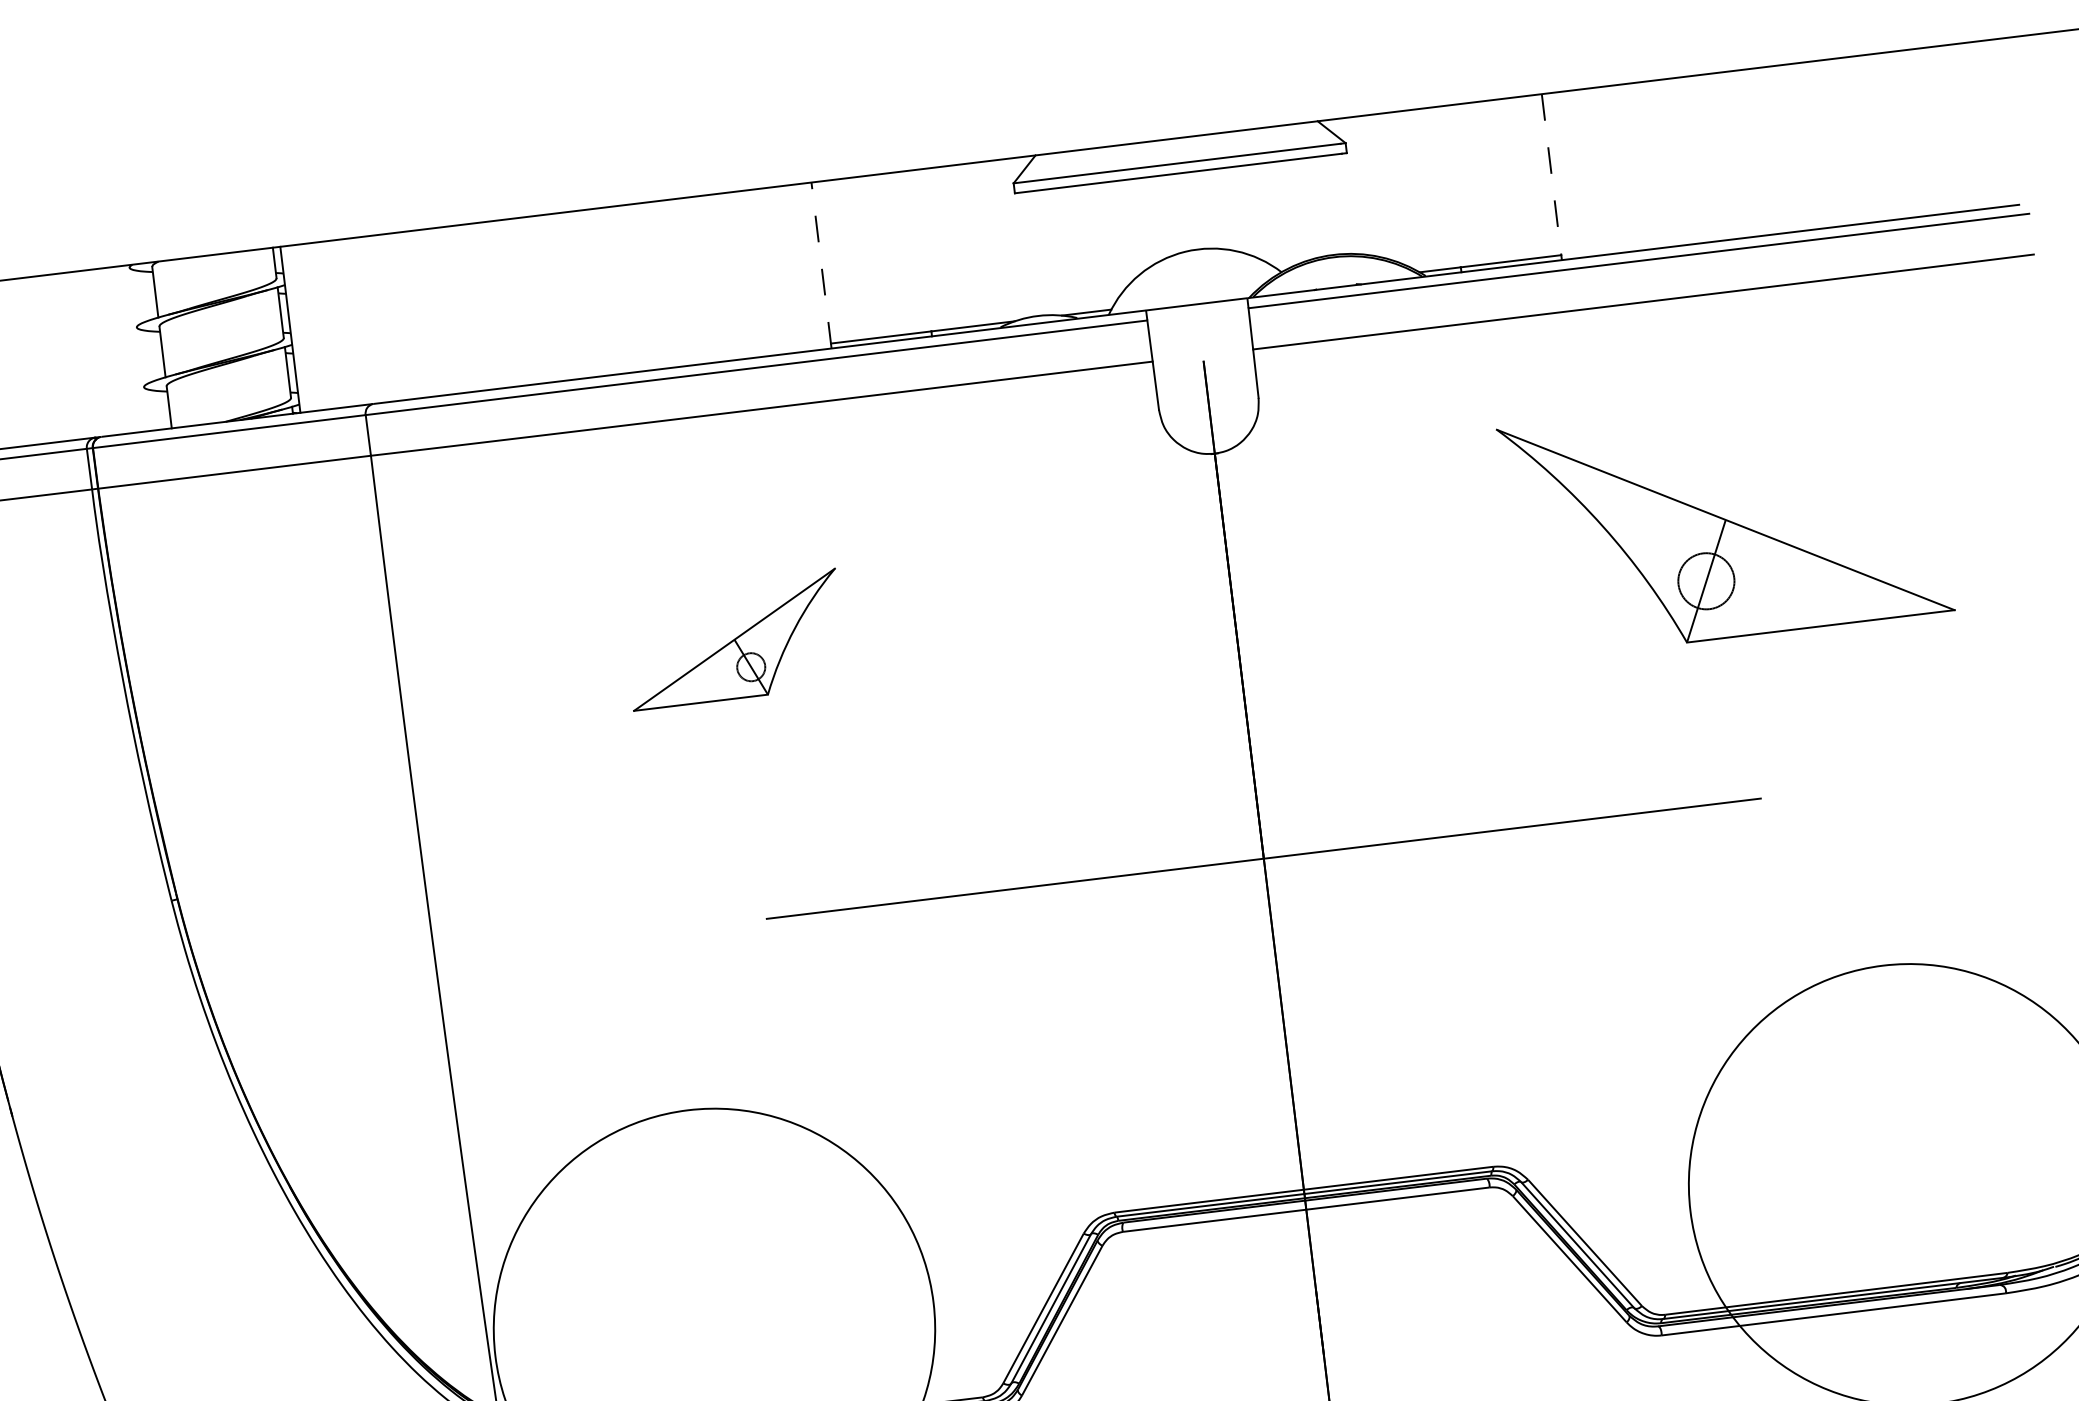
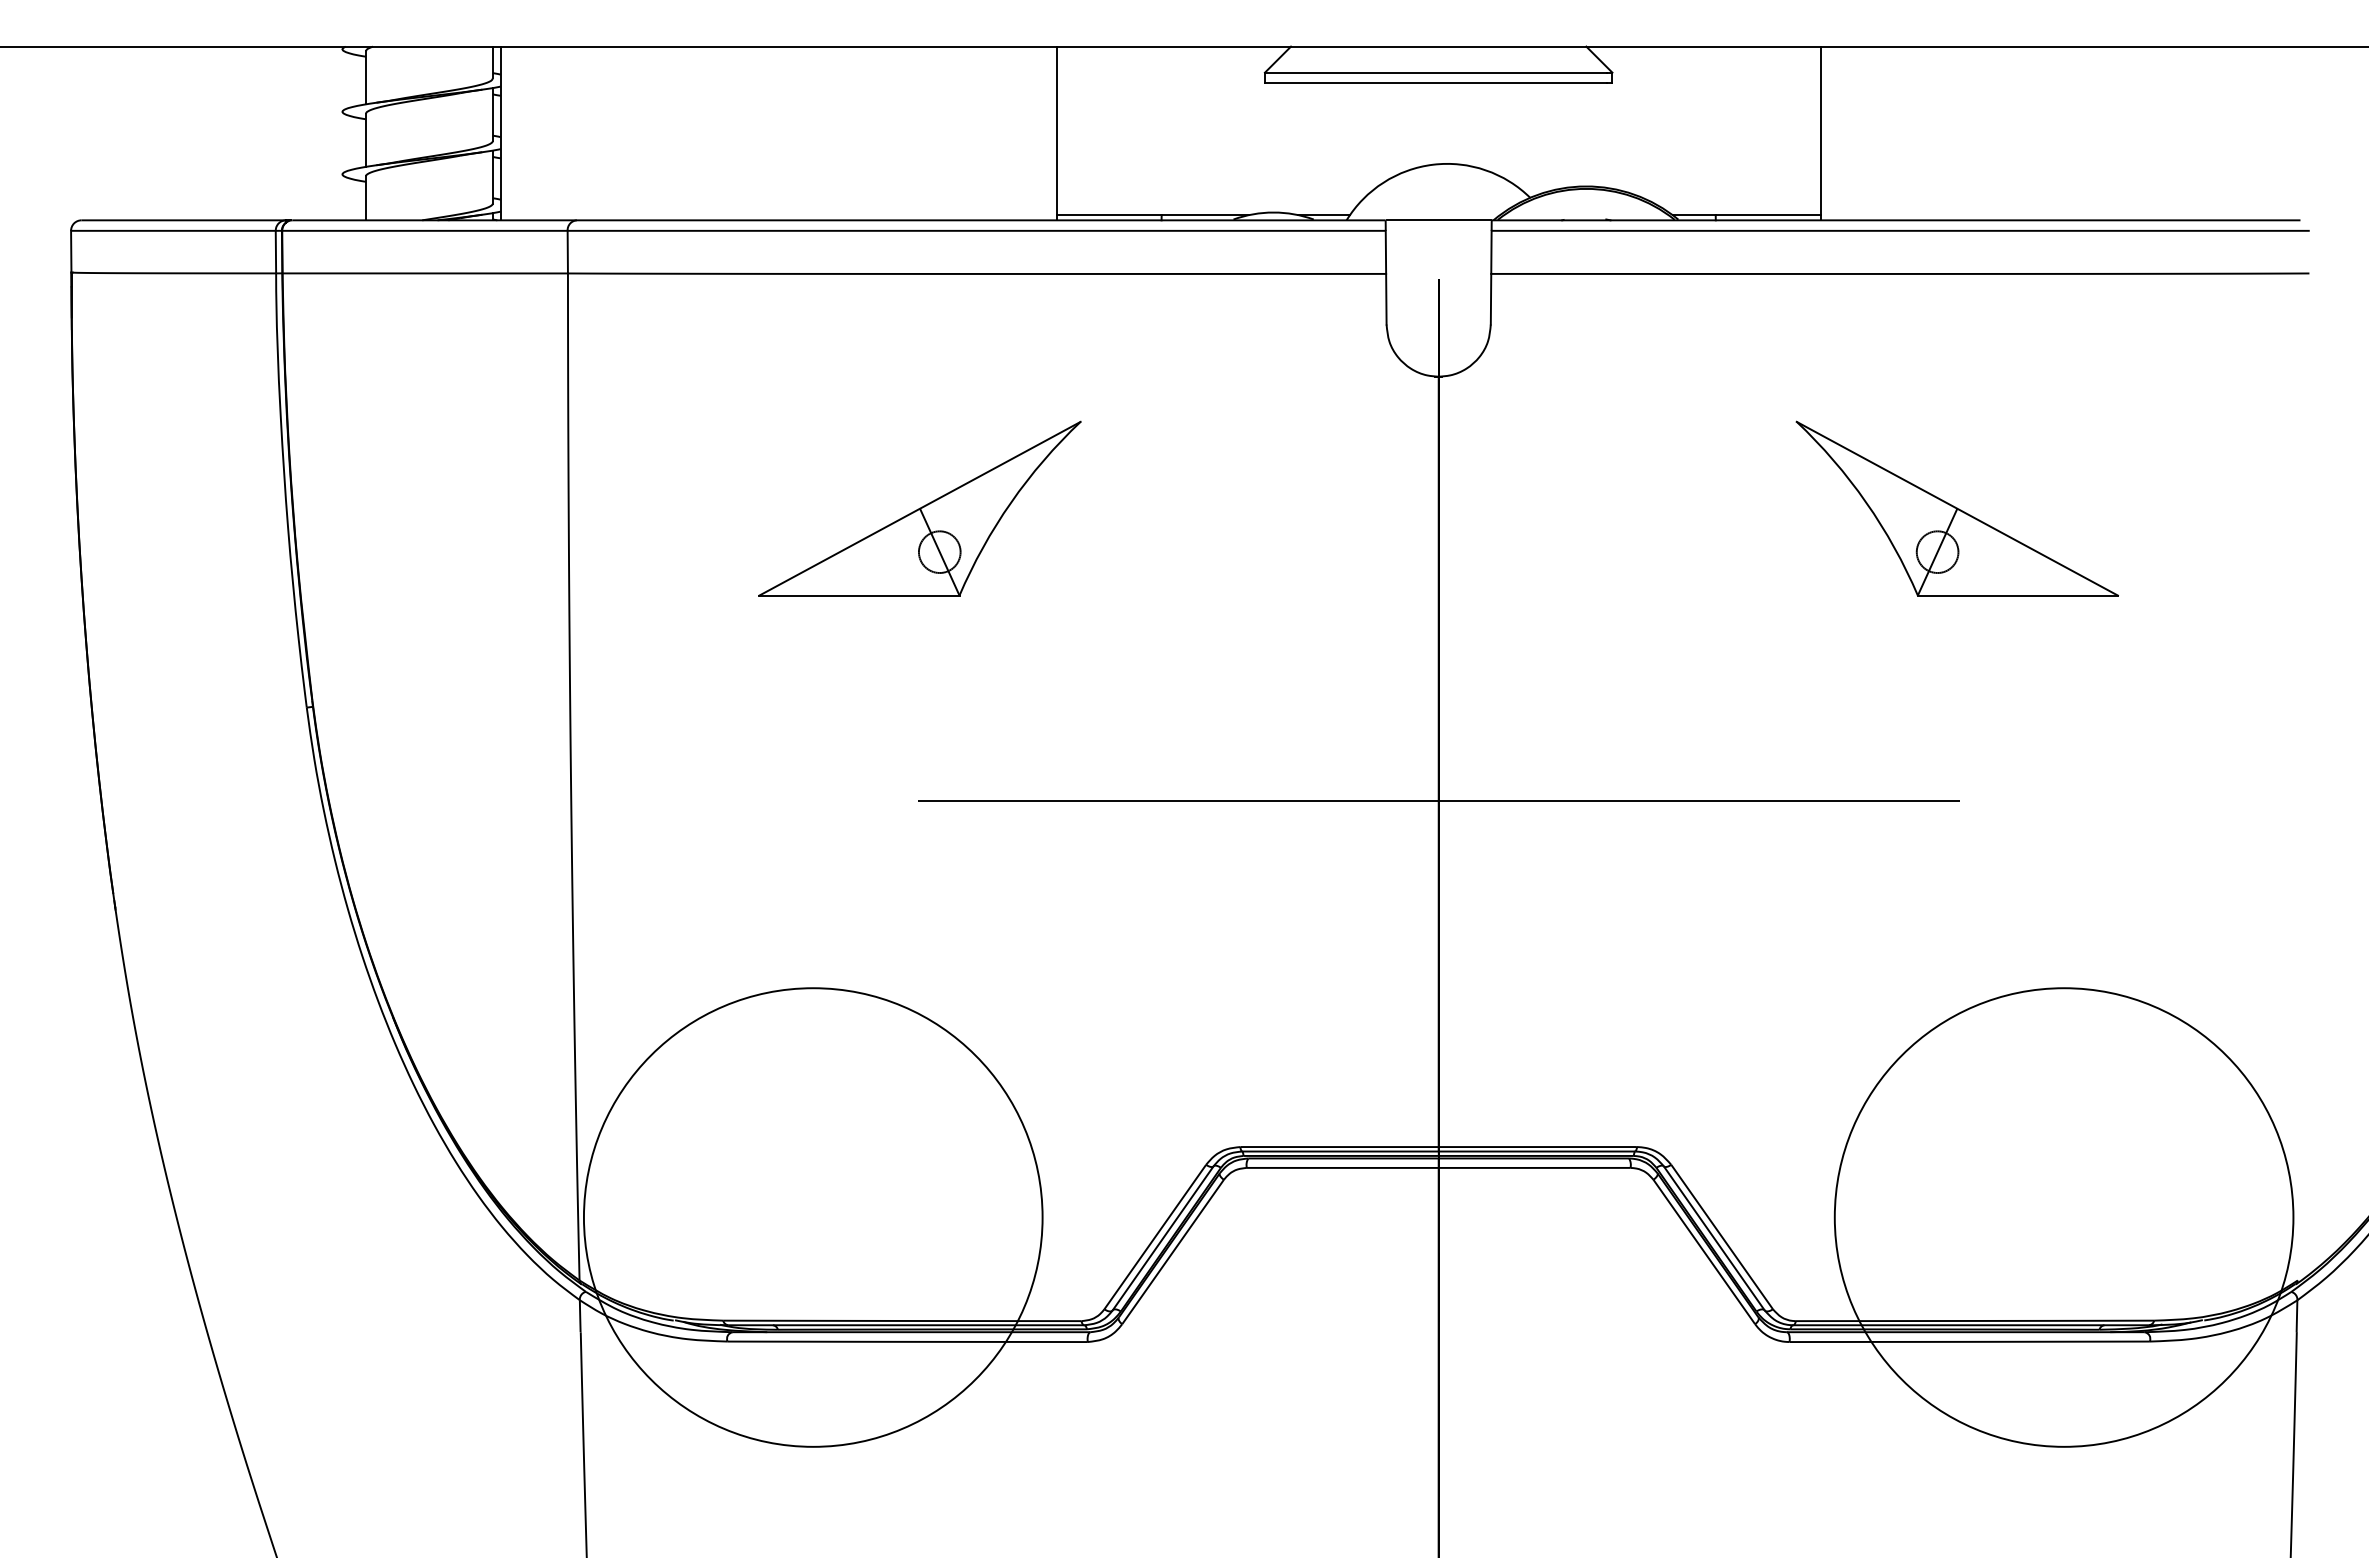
line: (1551, 177) -> (1820, 133), dashed -> solid
line: (821, 265) -> (1056, 133), dashed -> solid
part: (1724, 519) -> (1956, 508), size x0.71
part: (734, 639) -> (919, 508), size x1.43

